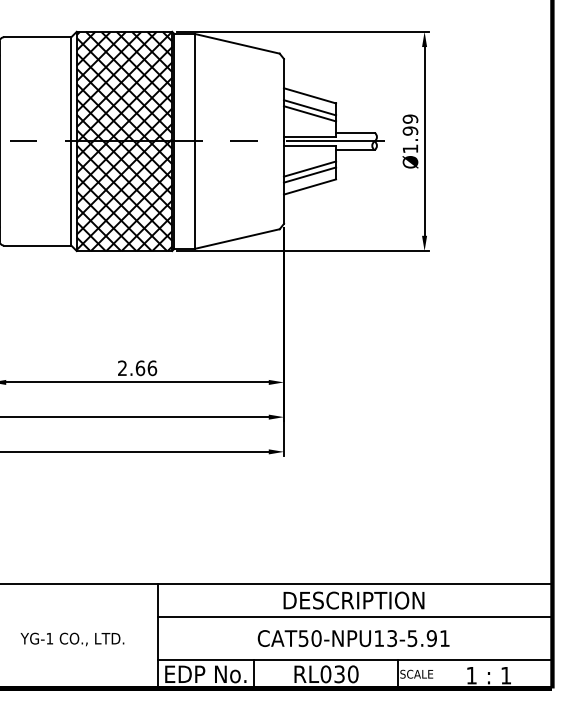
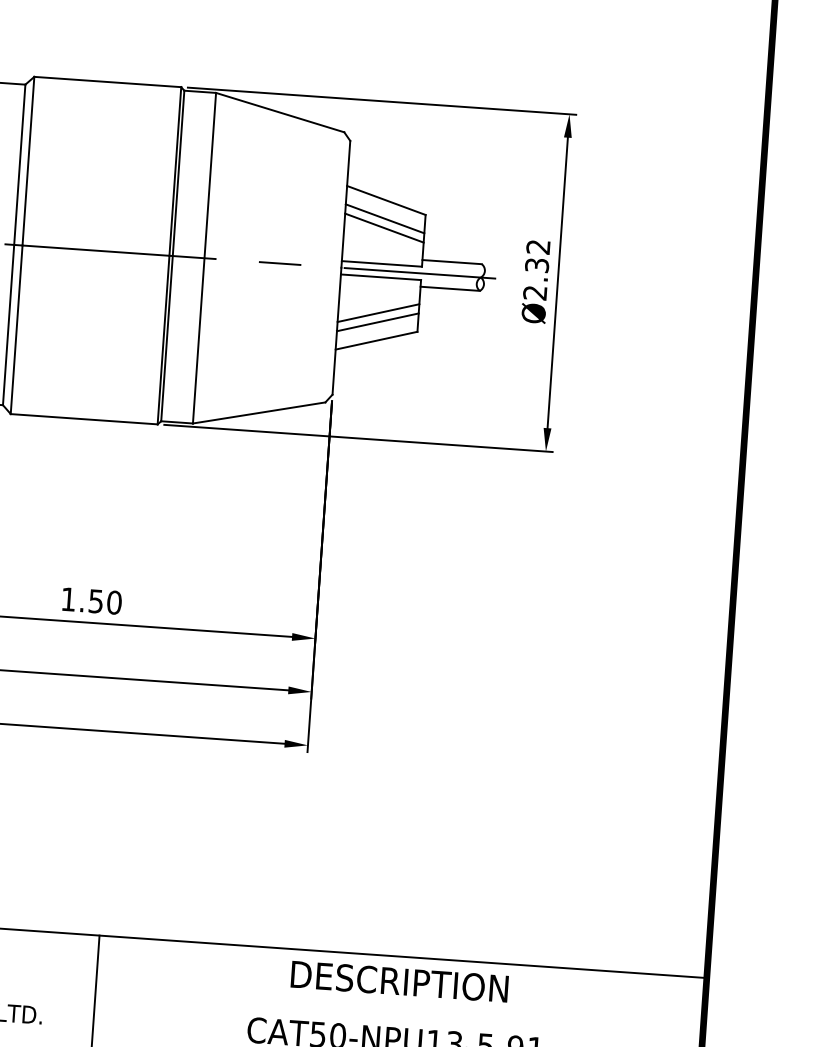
text: (410, 133) -> (536, 269), Ø1.99 -> Ø2.32
hatch: (124, 141) -> (96, 250), removed
text: (137, 368) -> (91, 601), 2.66 -> 1.50
line: (353, 616) -> (397, 1006), removed

